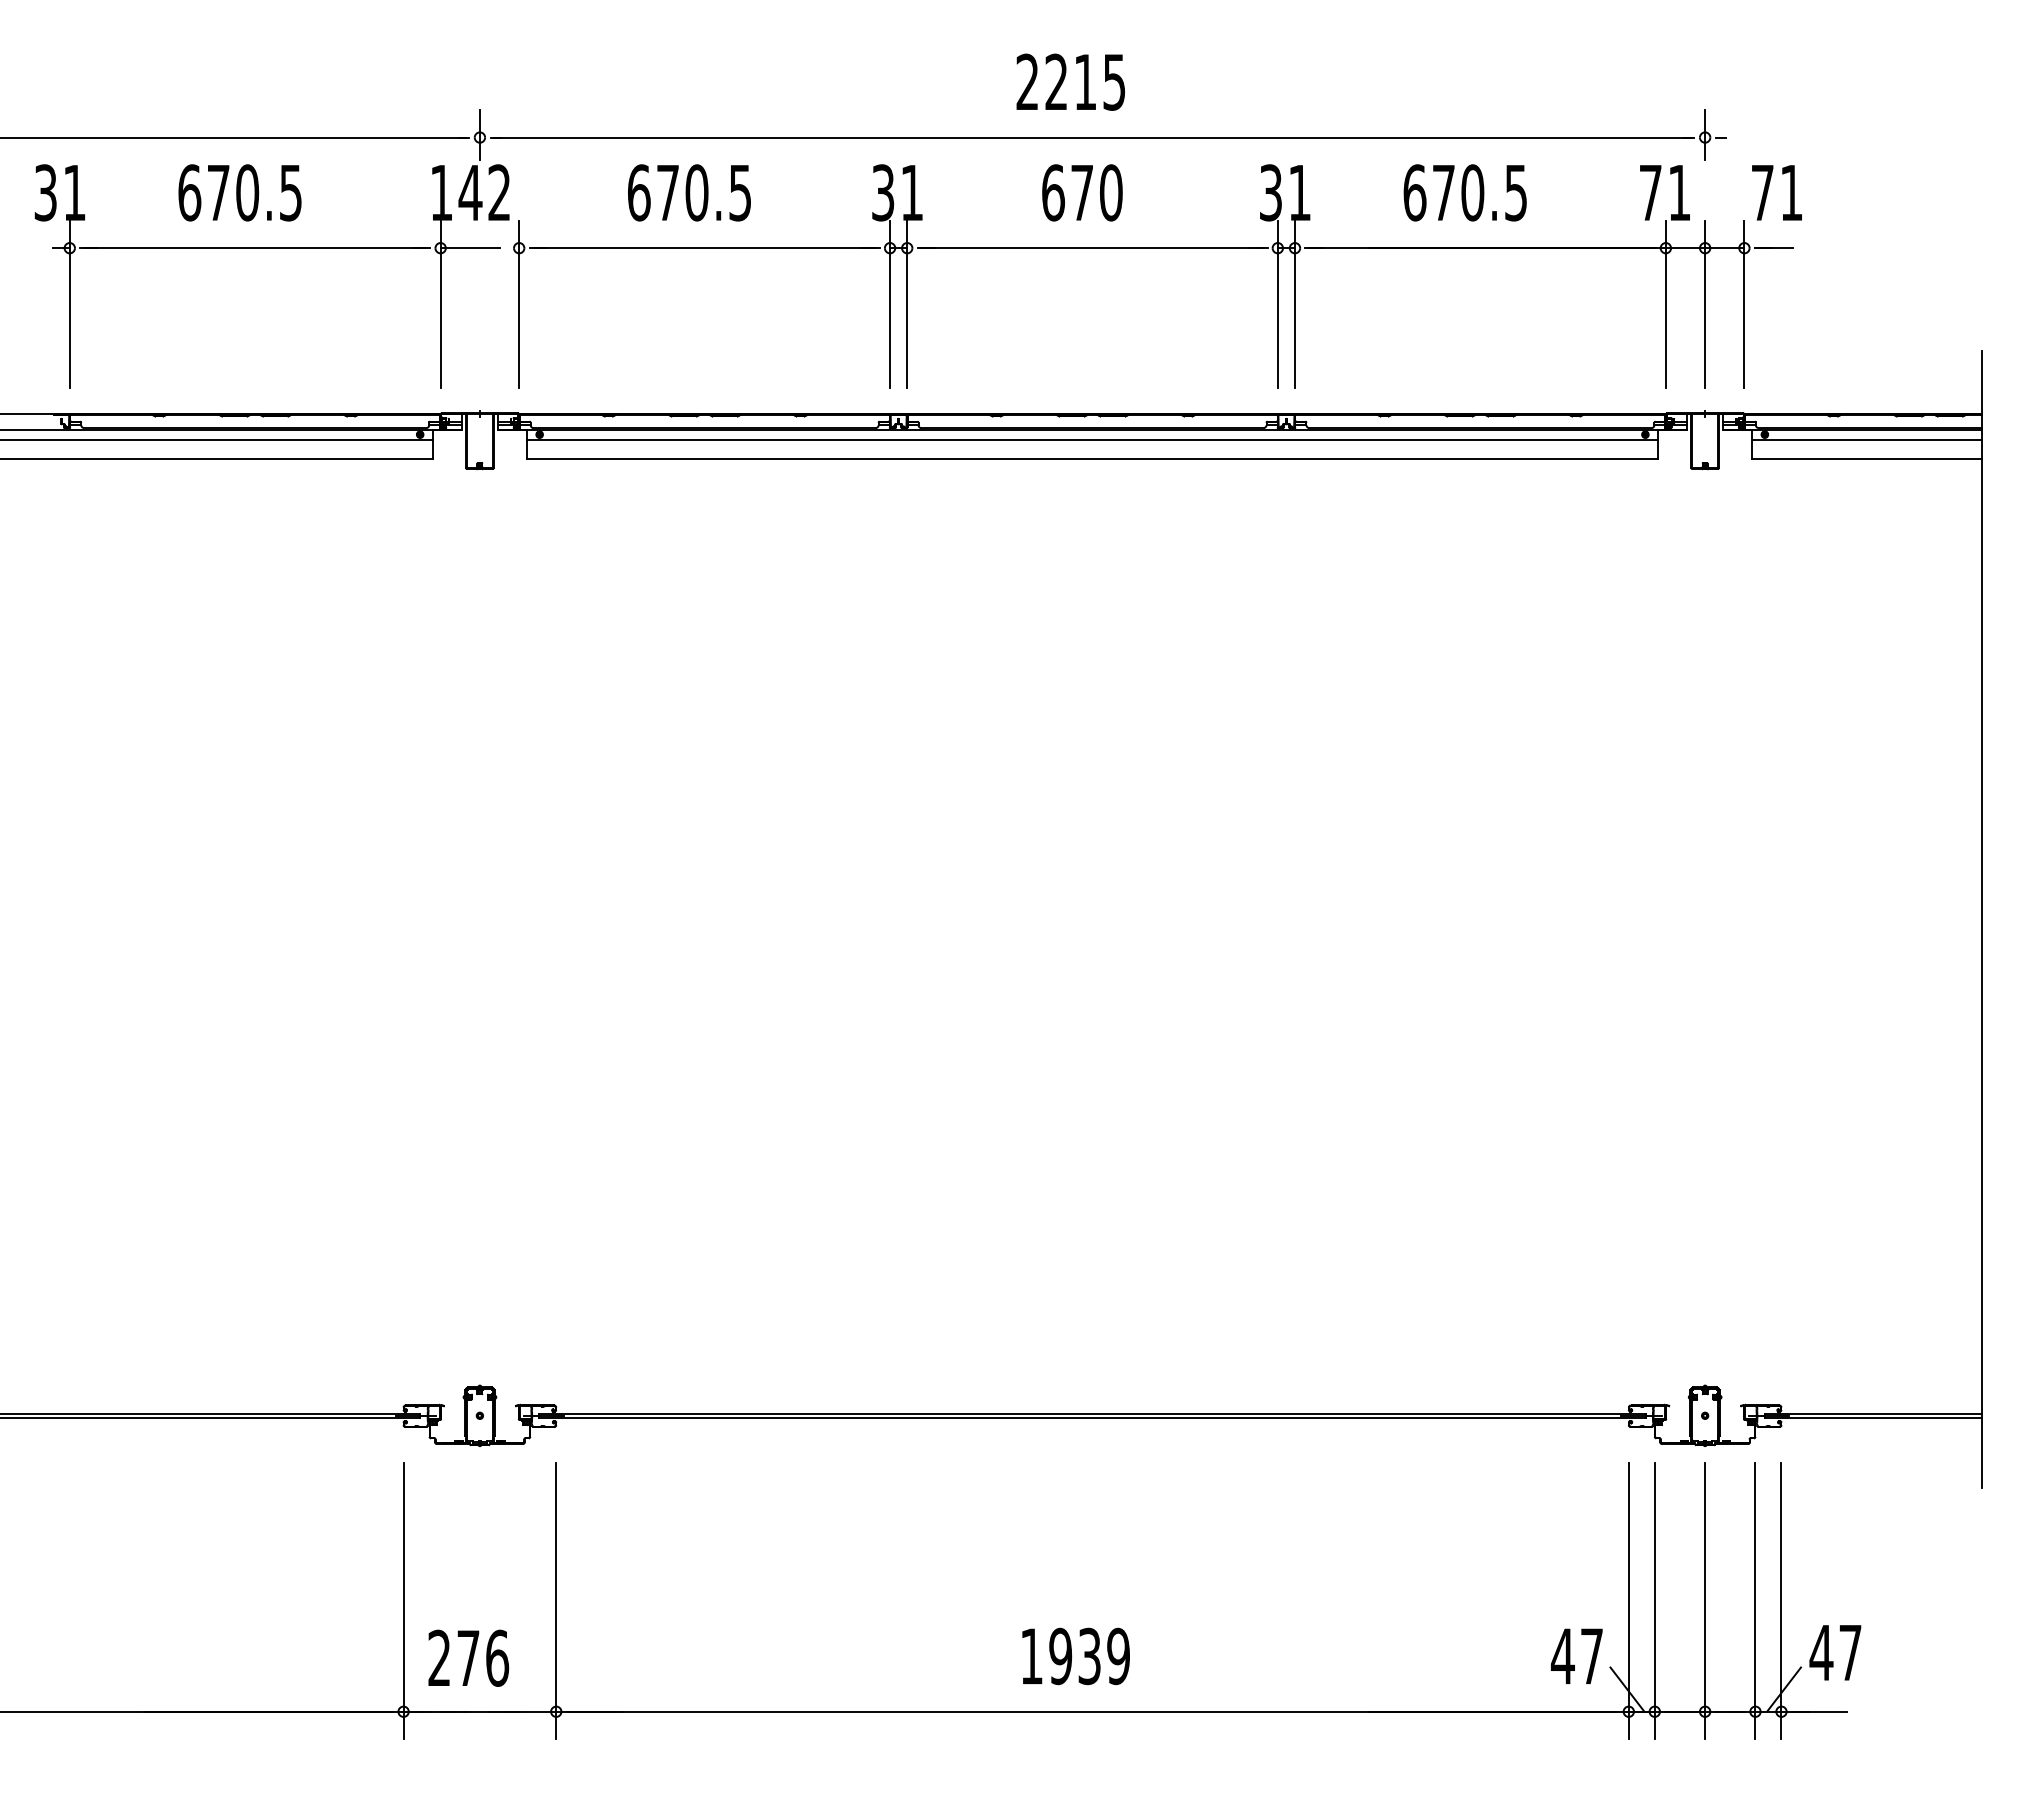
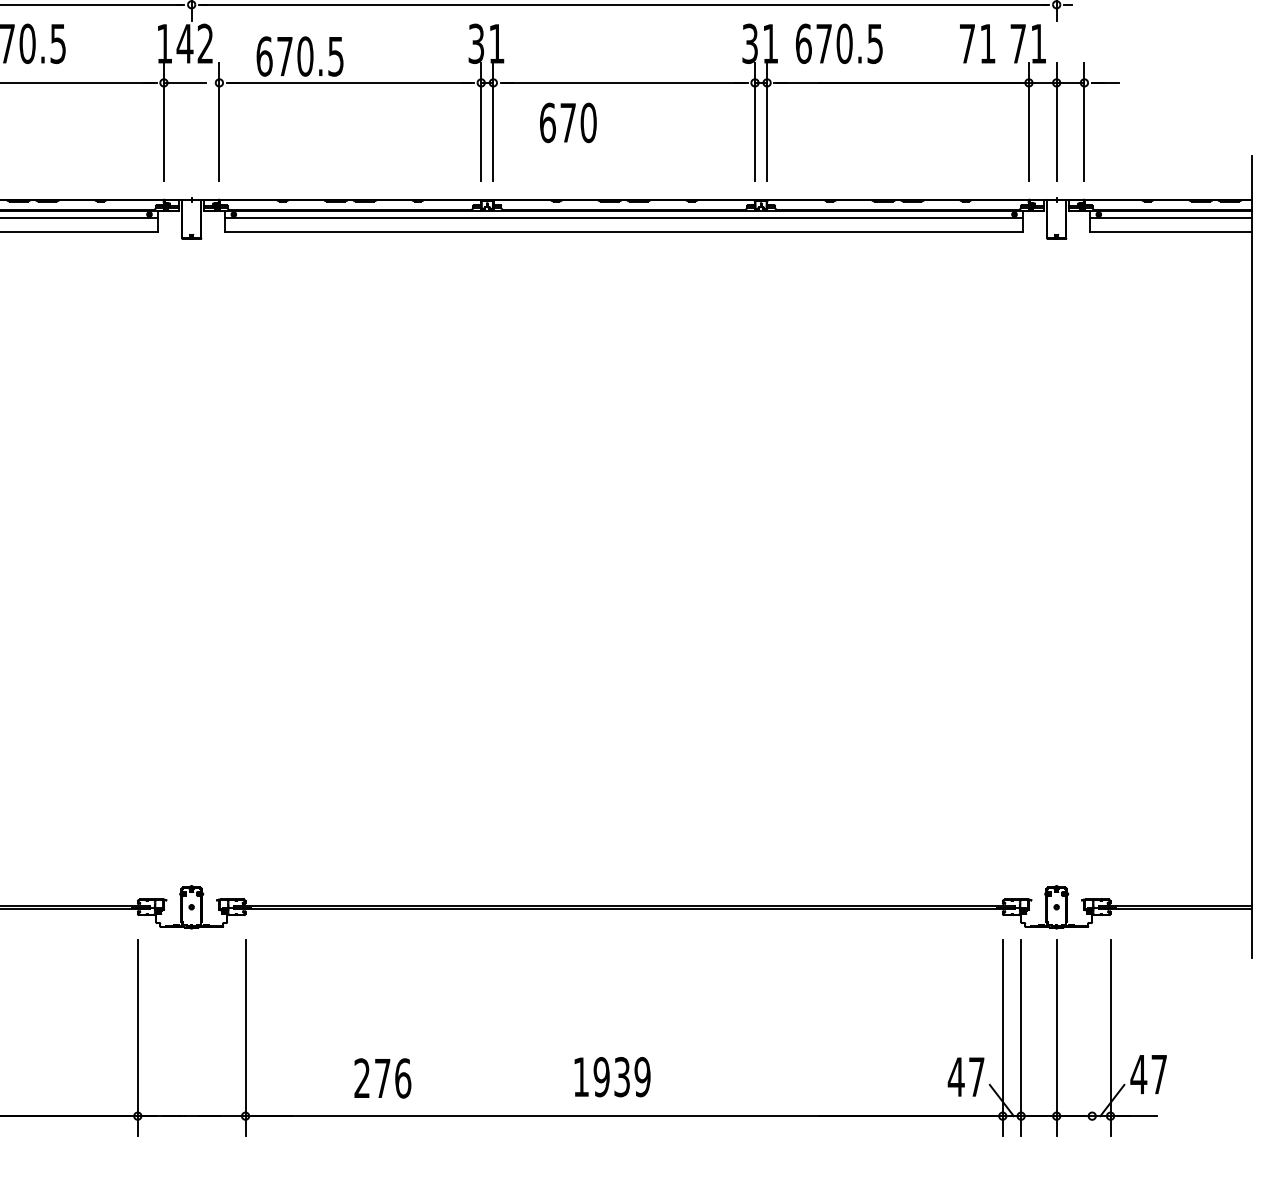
text: (689, 192) -> (300, 56), moved
text: (1082, 192) -> (568, 122), moved
text: (1464, 192) -> (838, 43), moved
text: (1776, 192) -> (977, 43), moved
line: (1755, 1600) -> (1092, 1037), removed
text: (468, 1657) -> (382, 1077), moved

